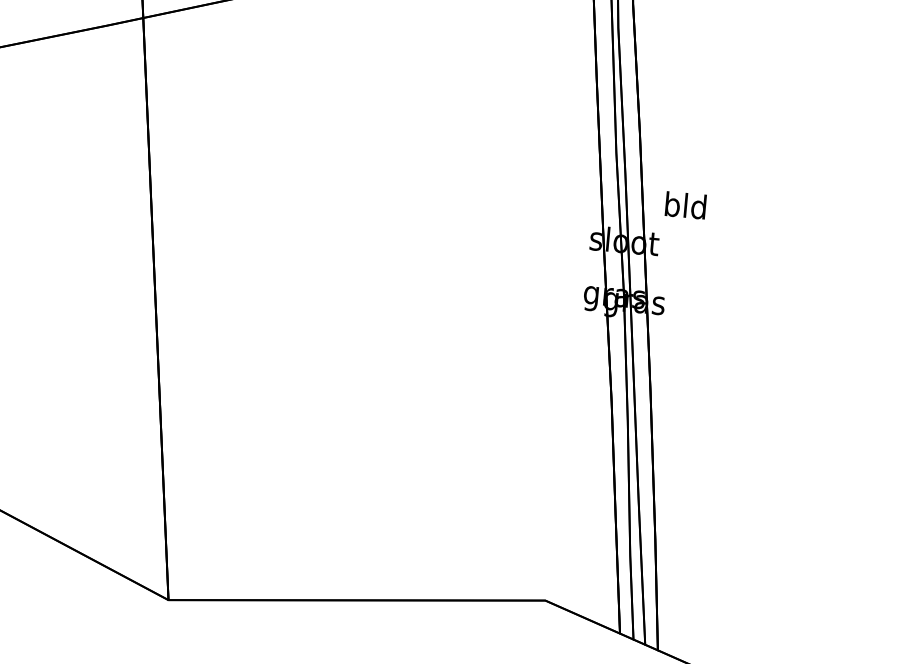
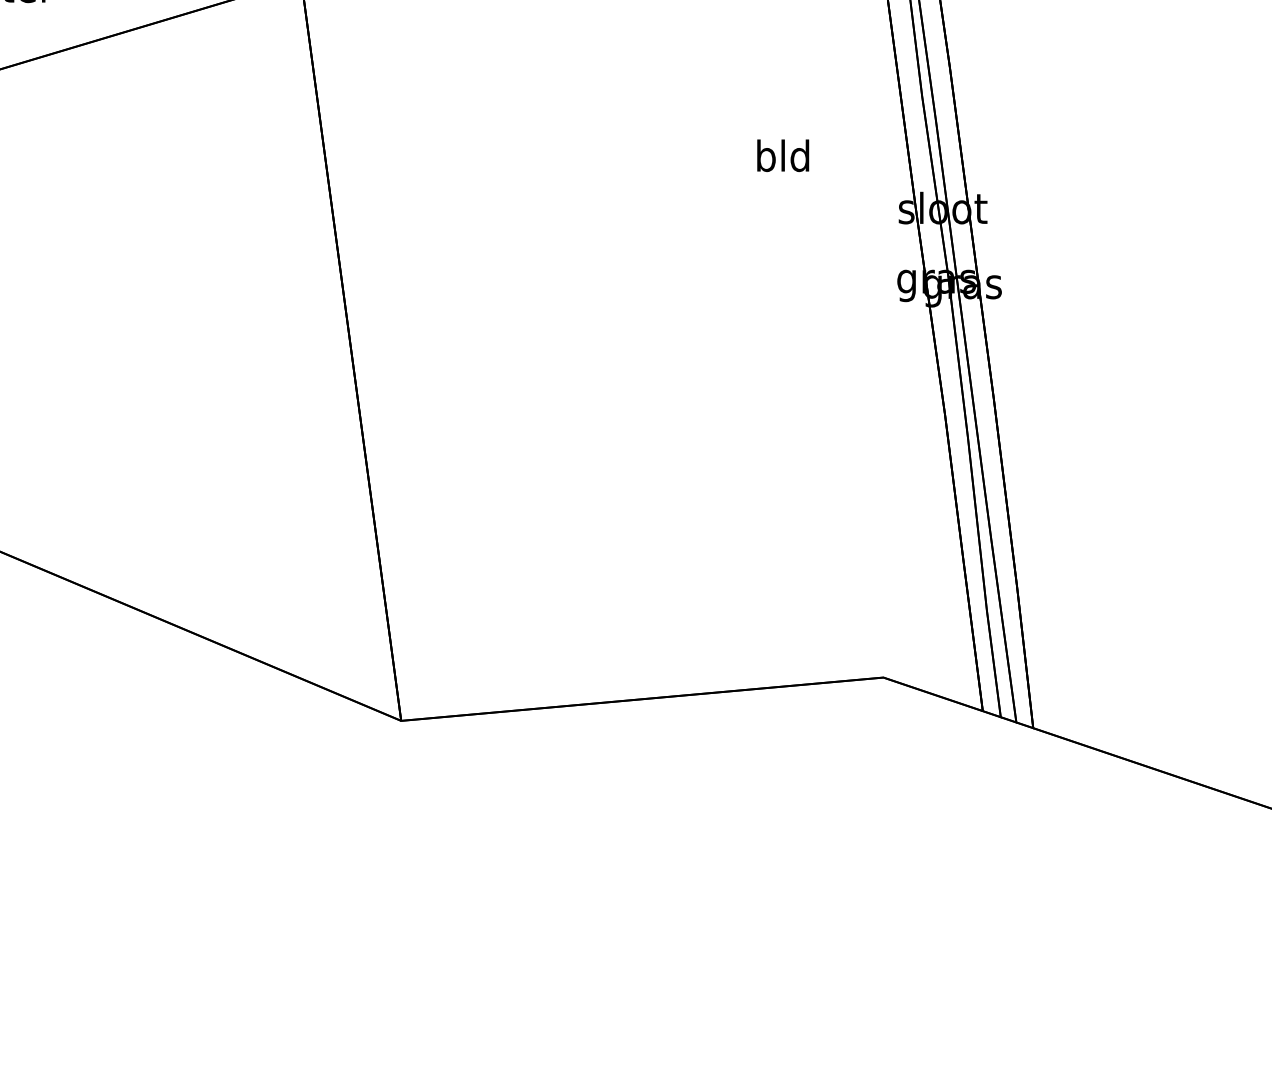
text: (686, 205) -> (783, 155), moved

